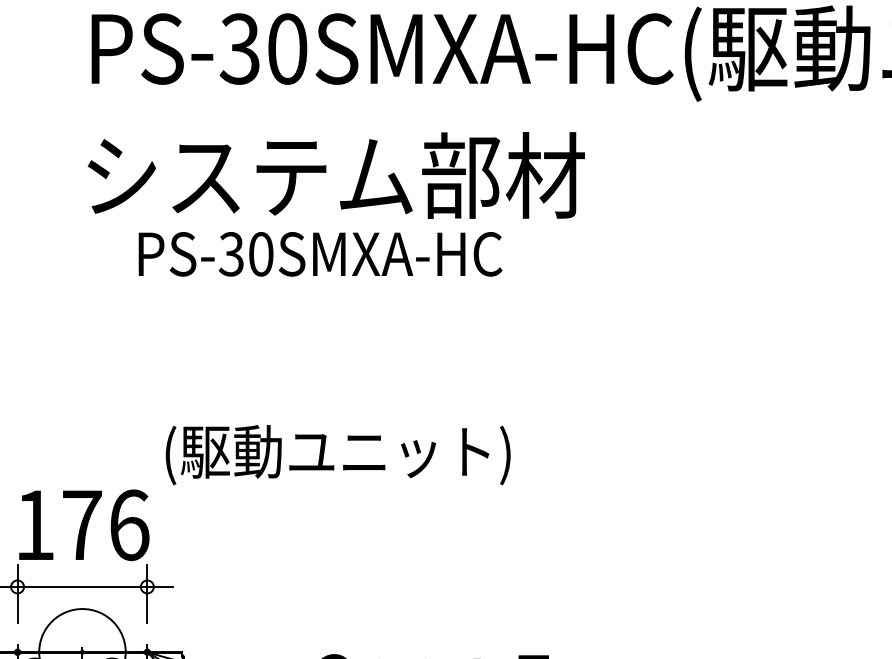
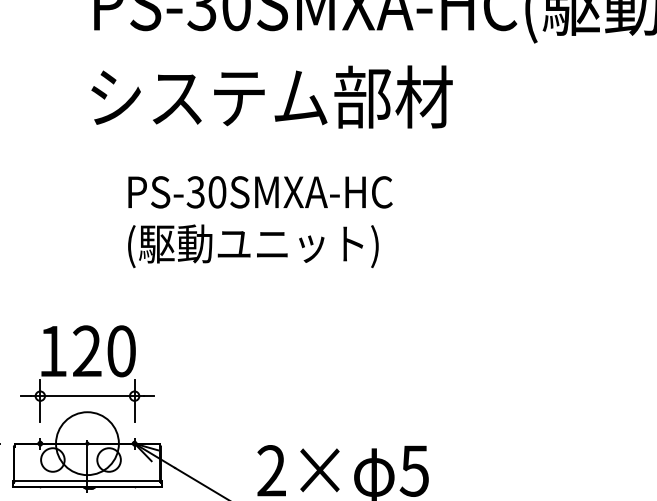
text: (320, 254) -> (260, 192), moved
text: (338, 455) -> (253, 246), moved
text: (105, 525) -> (104, 351), 176 -> 120

